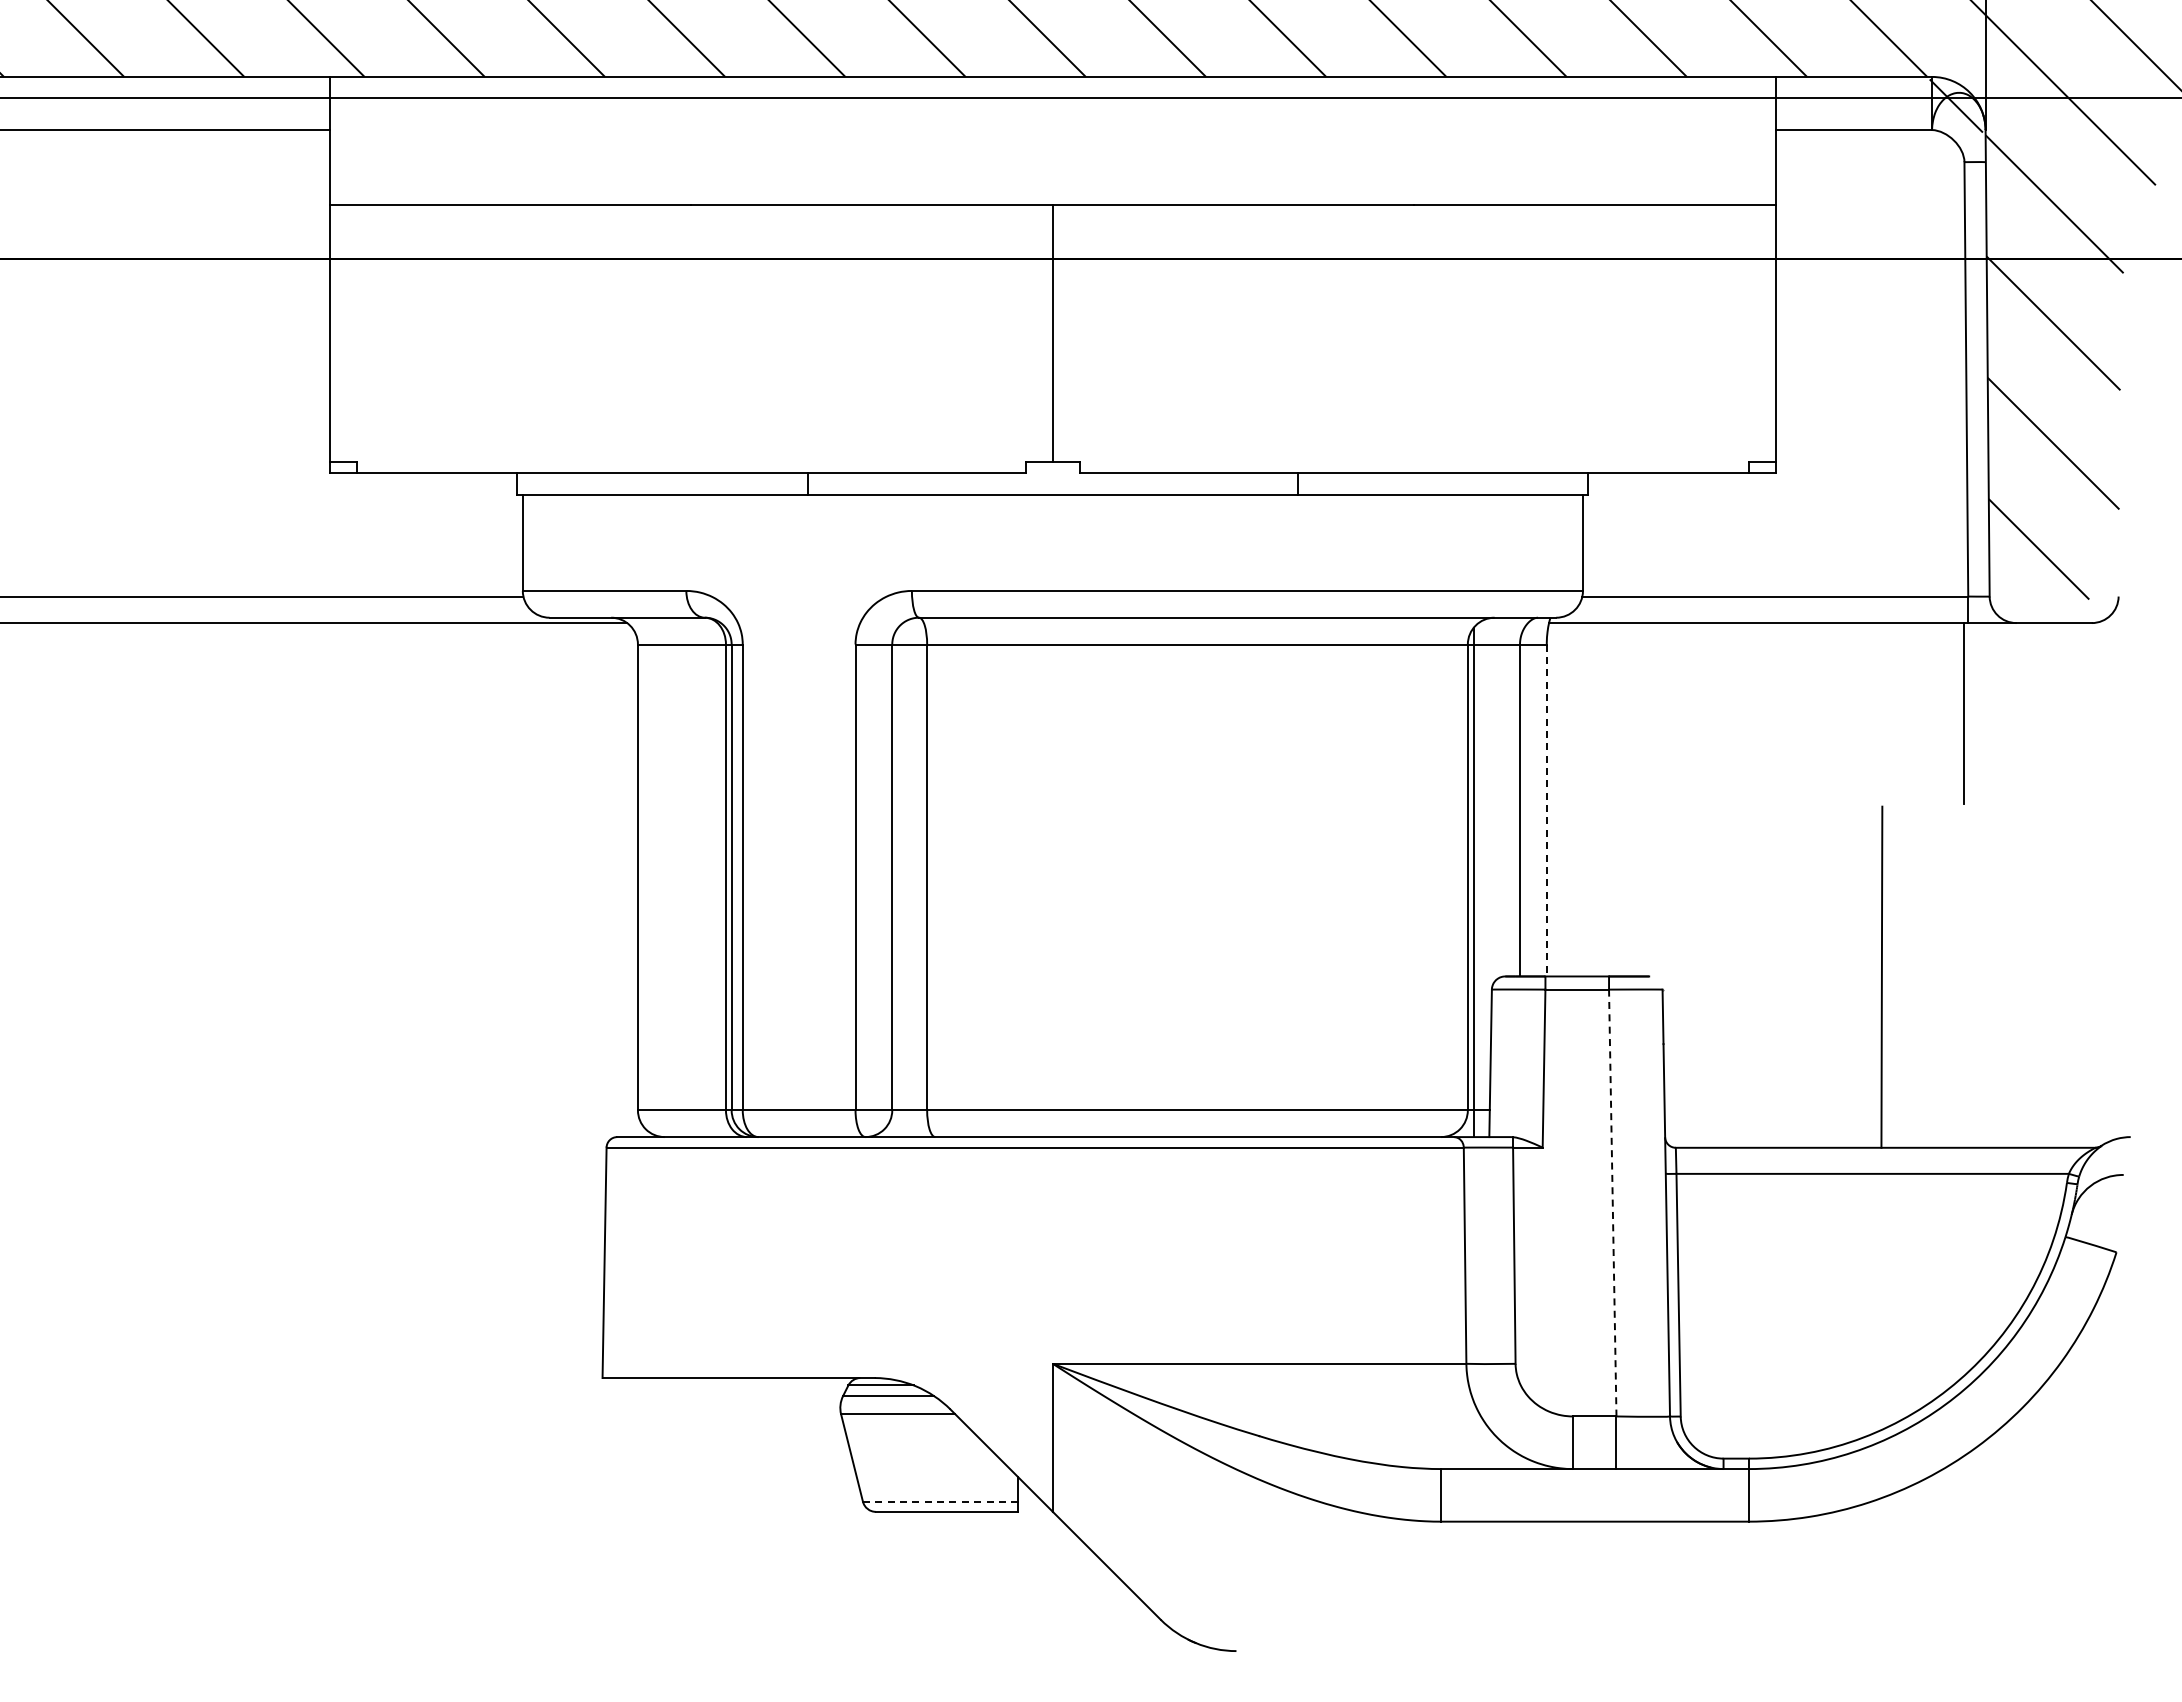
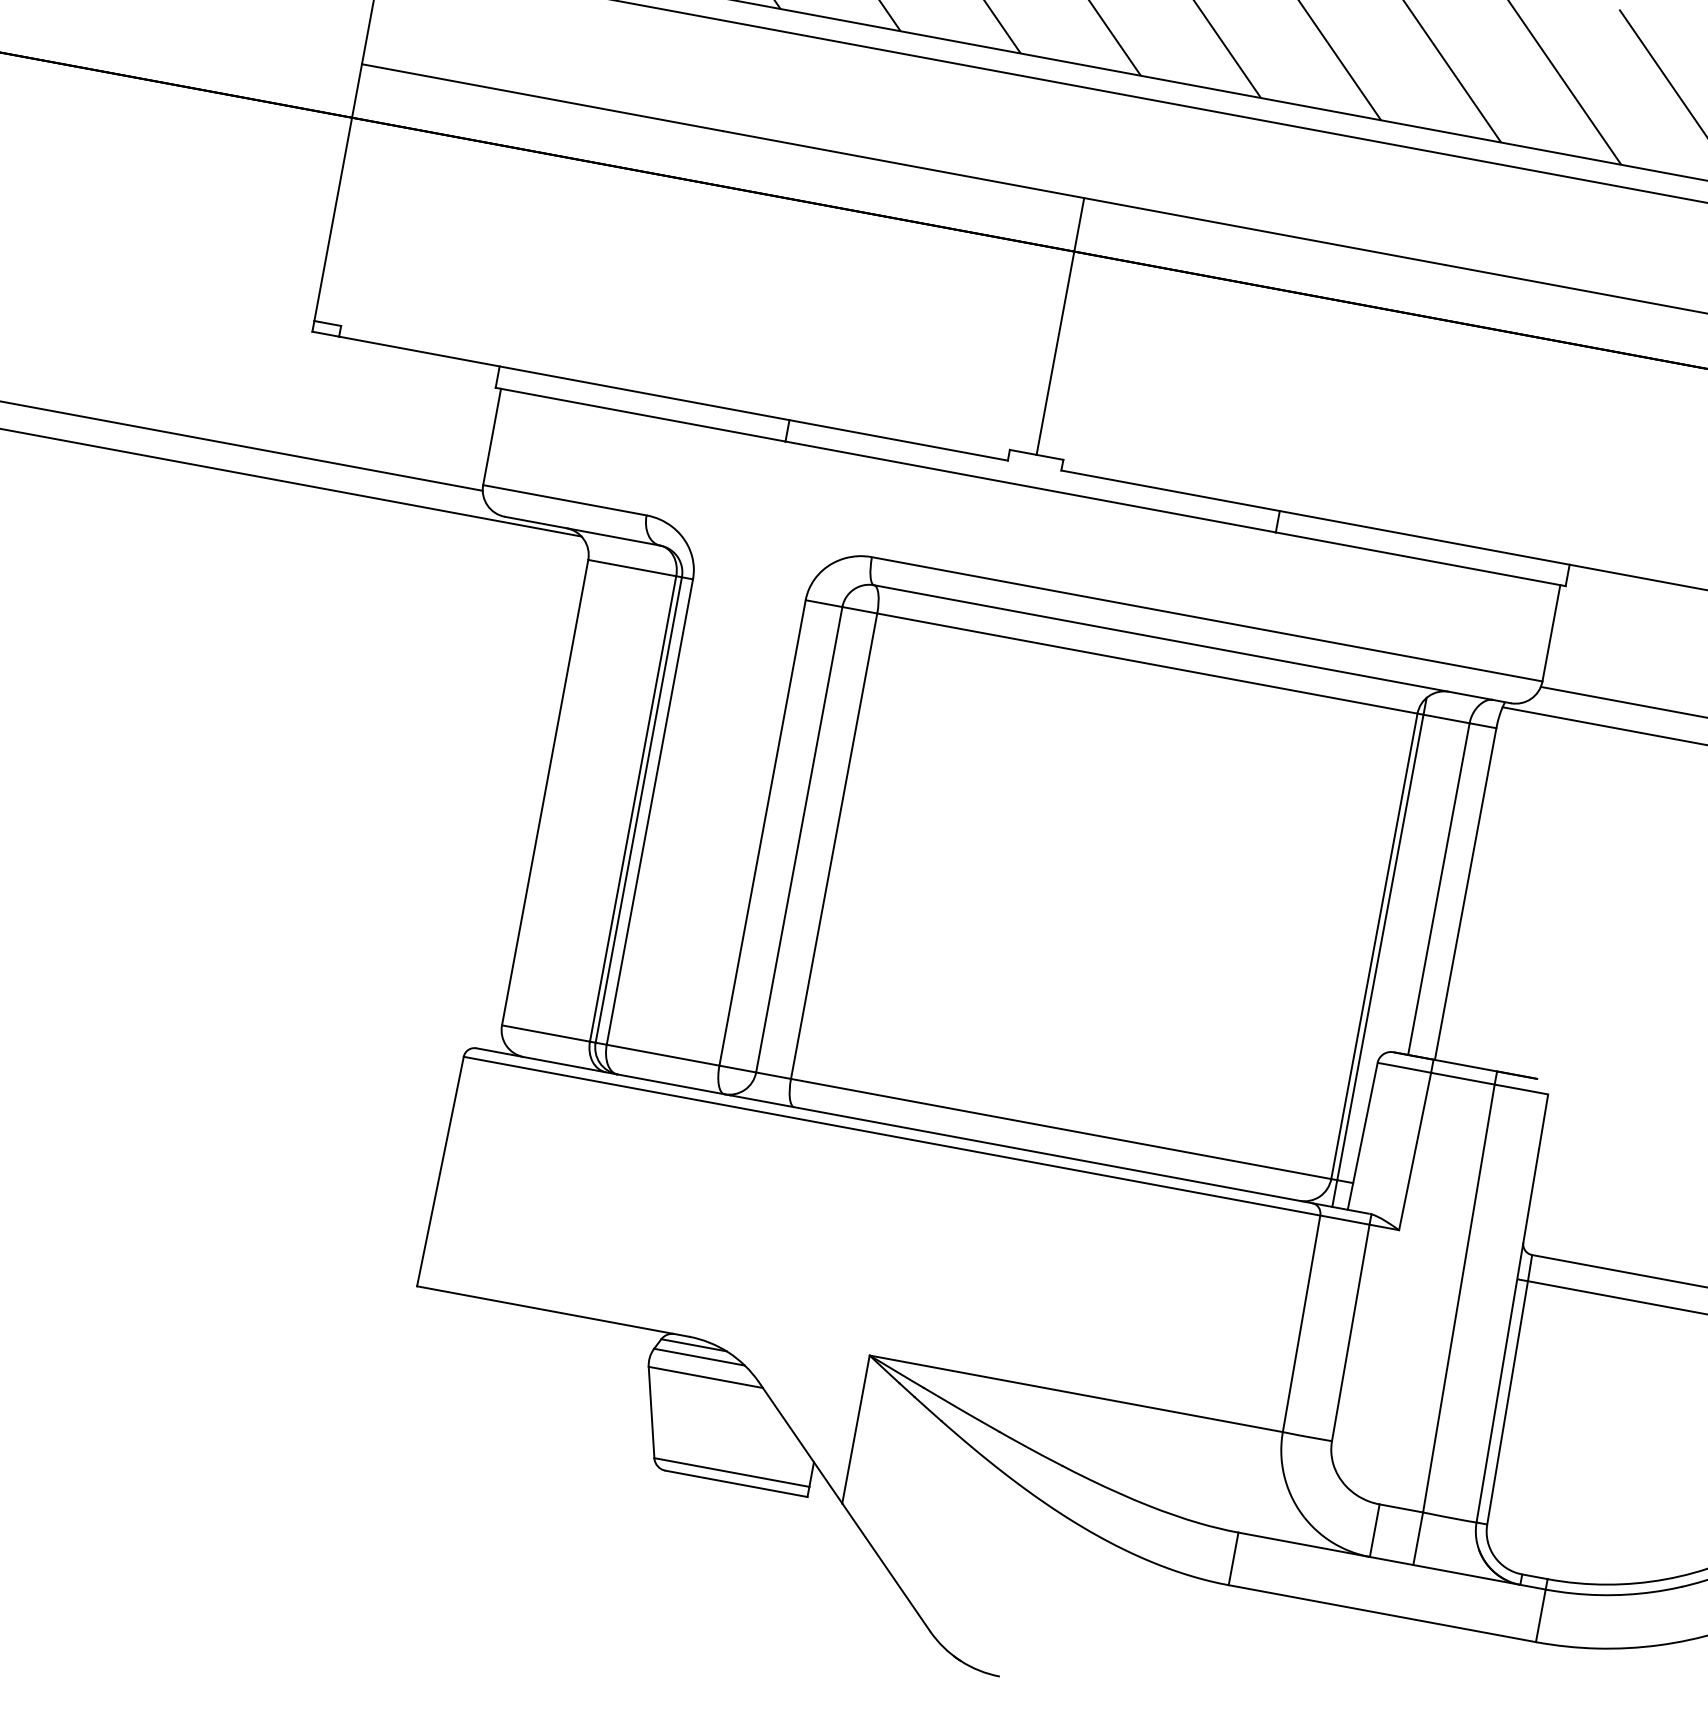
line: (1546, 810) -> (1465, 894), dashed -> solid
line: (1612, 1203) -> (1458, 1298), dashed -> solid
line: (940, 1501) -> (731, 1472), dashed -> solid

